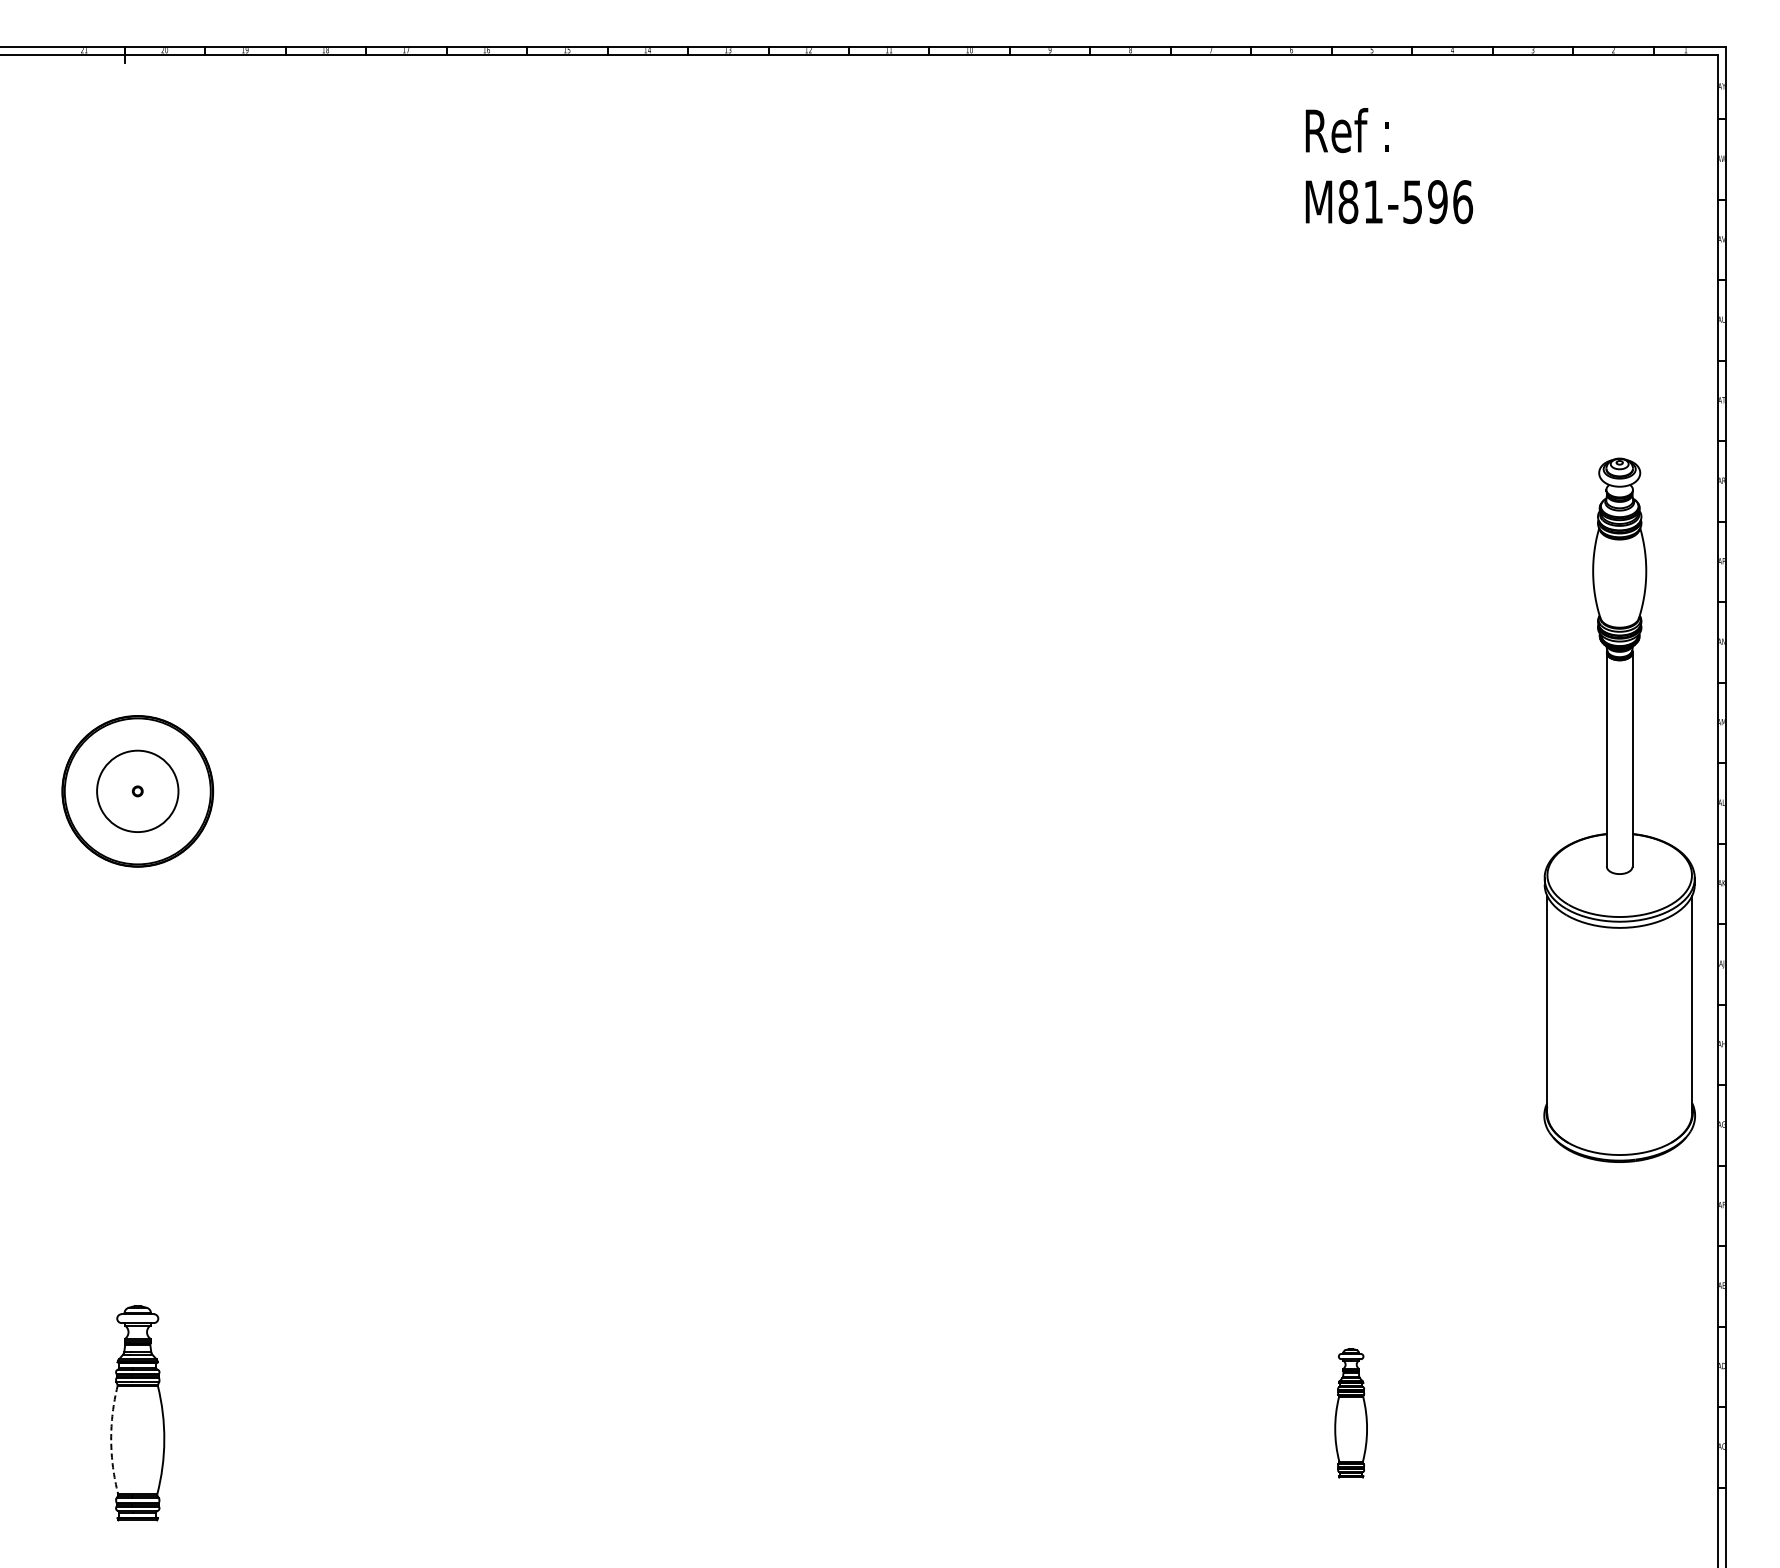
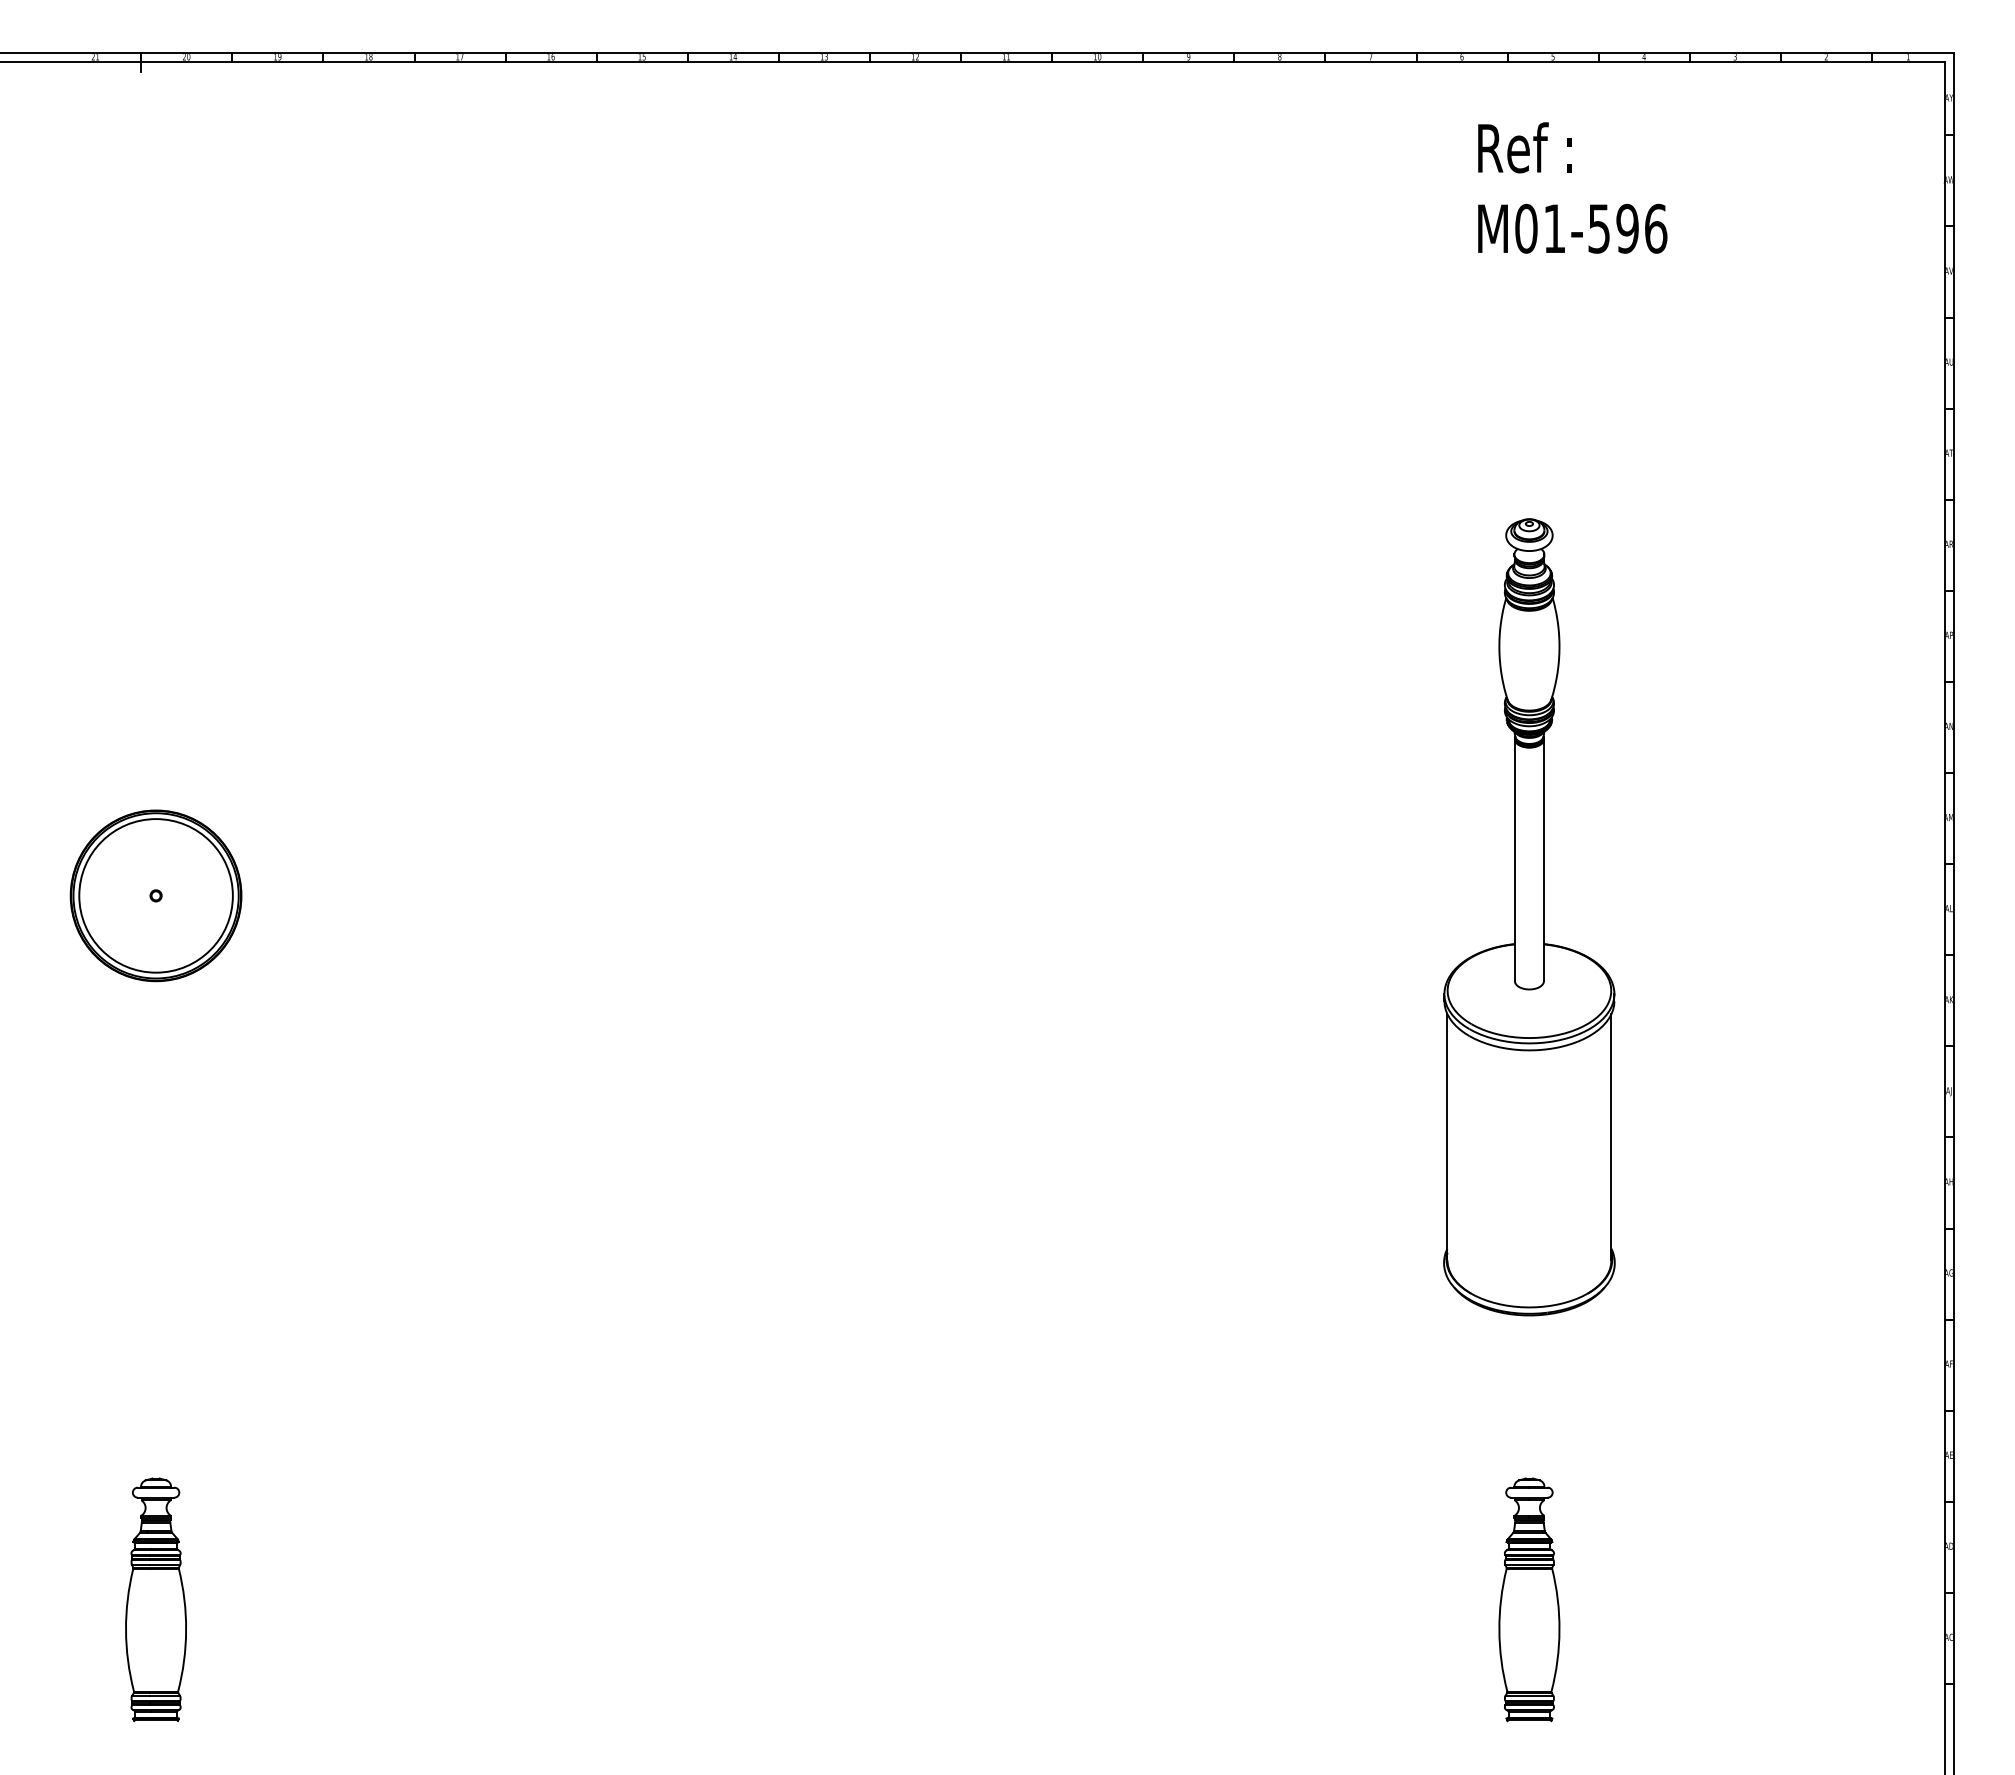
text: (1348, 201) -> (1526, 228), ^JM81-596 -> ^JM01-596
circle: (137, 791) -> (155, 895), size x1.67
part: (1619, 810) -> (1529, 917), moved
part: (1351, 1413) -> (1529, 1599), size x1.67
arc: (111, 1440) -> (126, 1630), dashed -> solid

